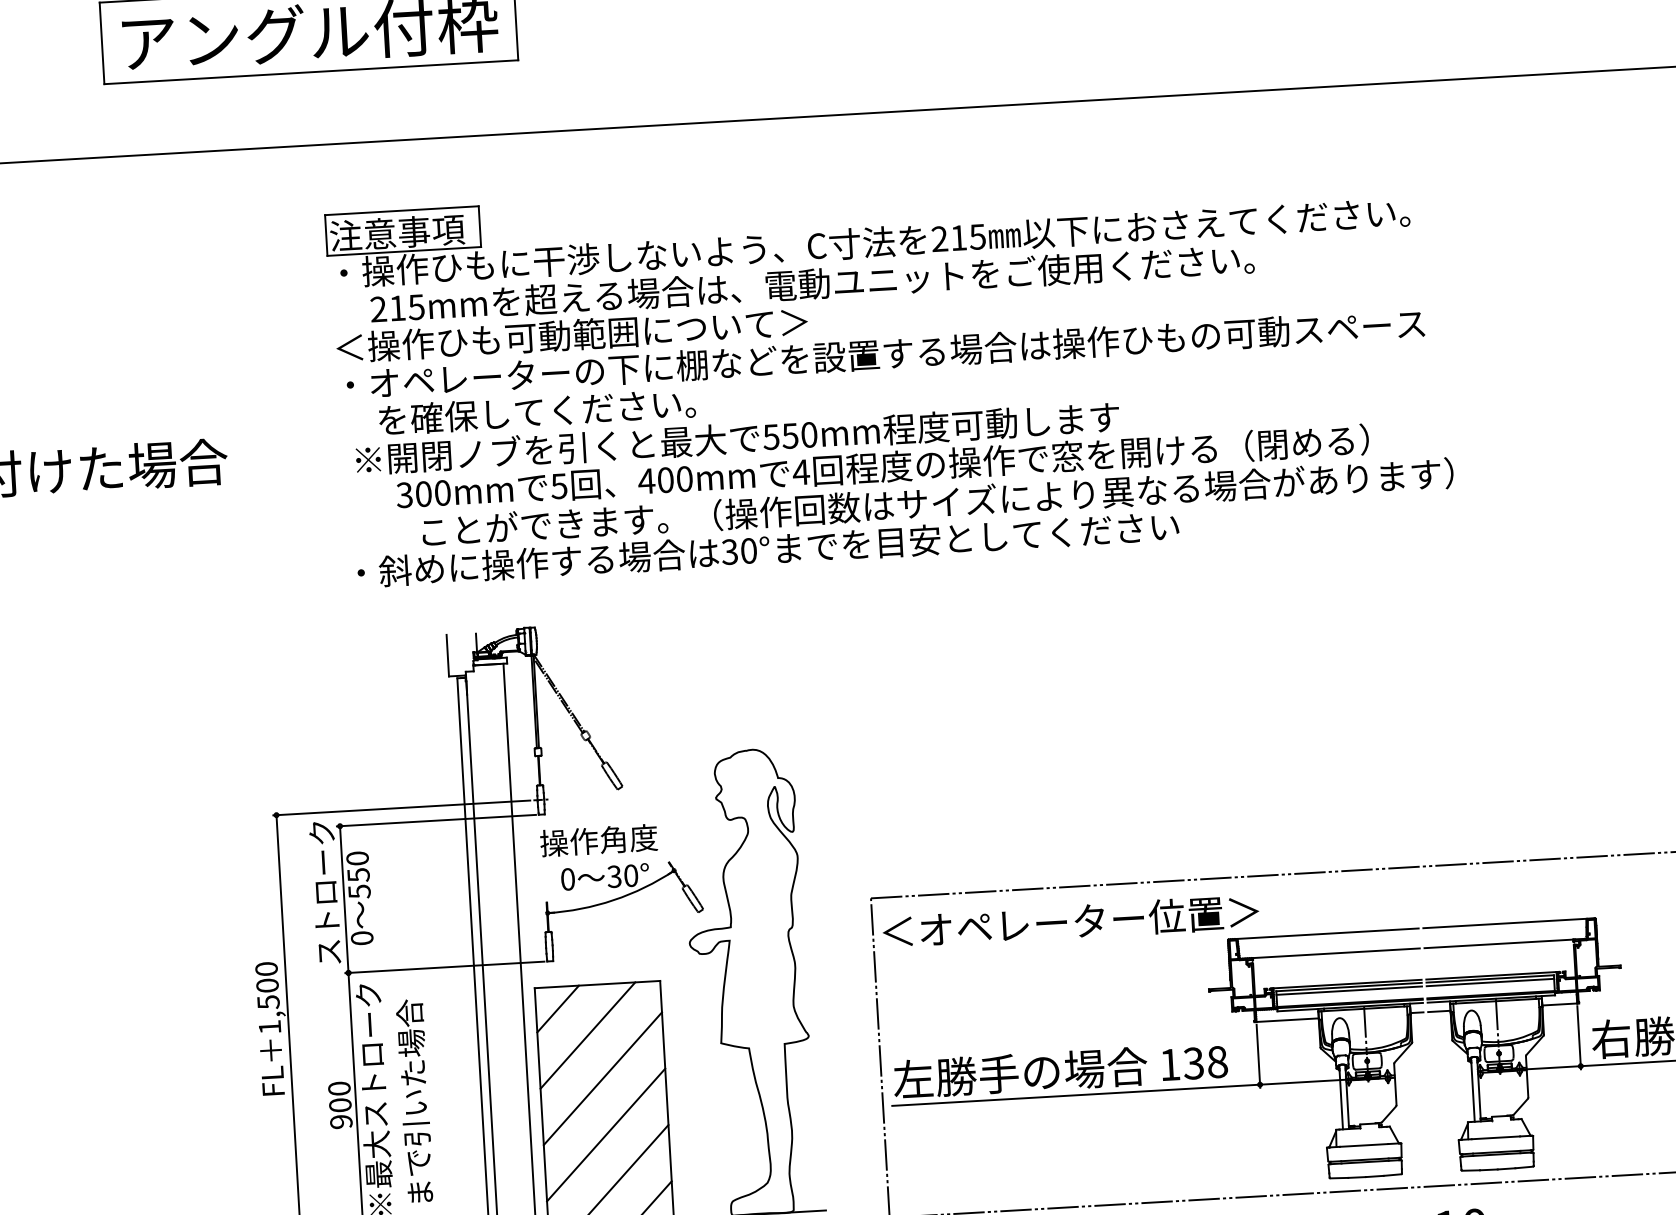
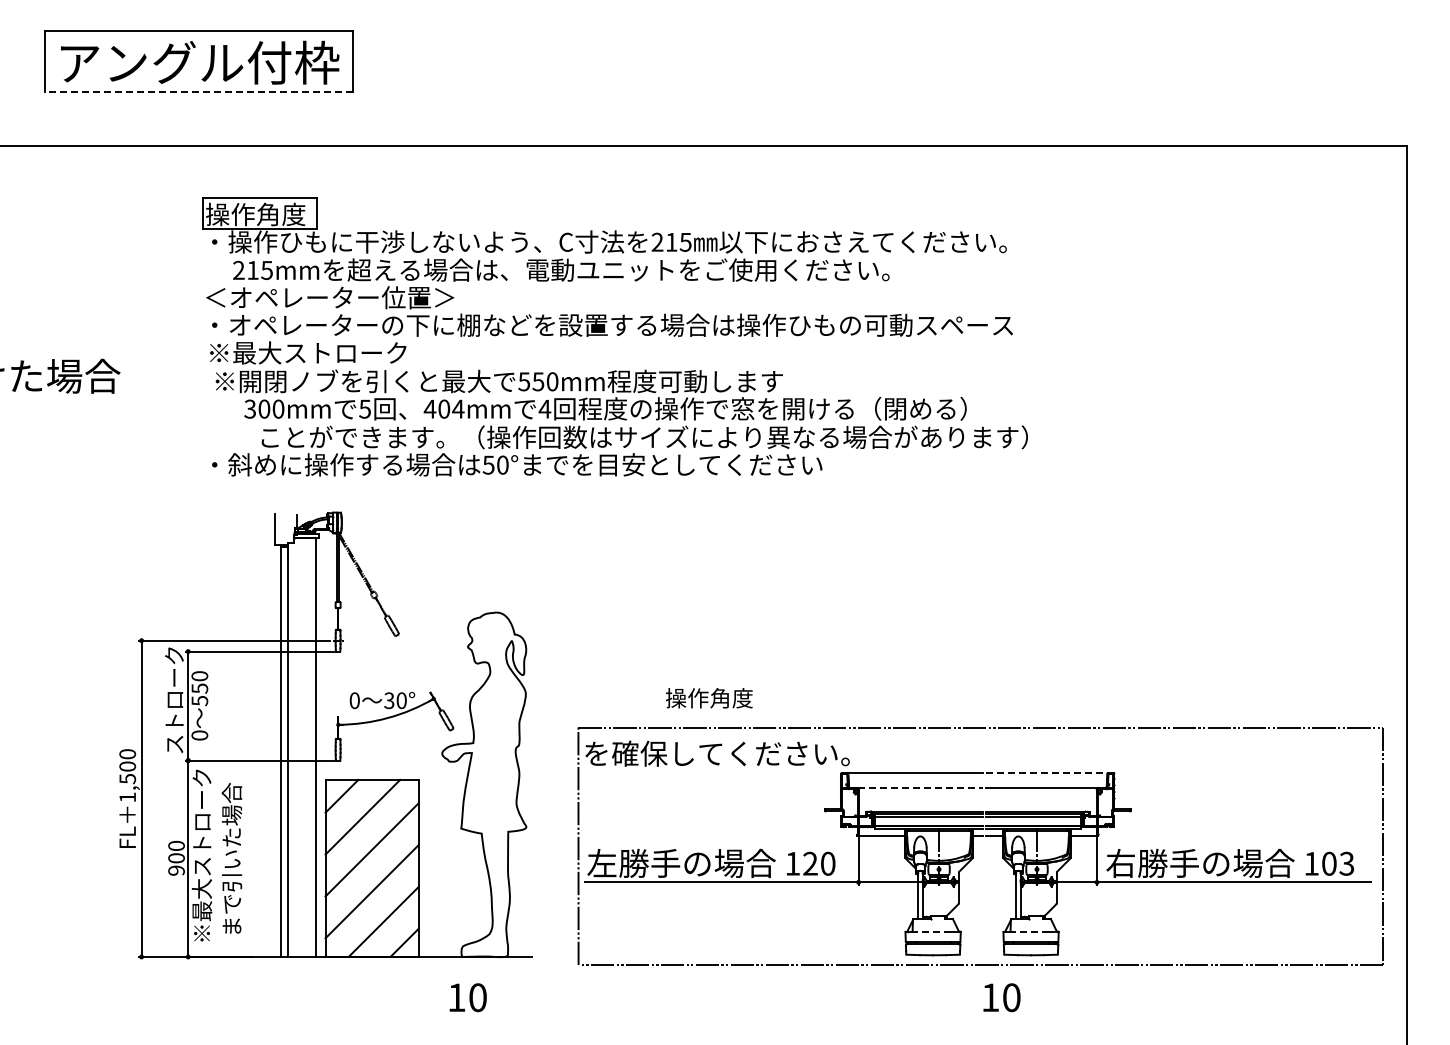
line: (311, 71) -> (199, 91), solid -> dashed
text: (396, 232) -> (255, 214), 注意事項 -> 操作角度
text: (587, 333) -> (392, 297), ＜操作ひも可動範囲について＞ -> ＜オペレーター位置＞
text: (520, 412) -> (339, 352), を確保してください。 -> ※最大ストローク
text: (684, 478) -> (458, 408), 400mm -> 404mm
text: (729, 551) -> (488, 464), 30° -> 50°
text: (599, 840) -> (709, 698), moved
text: (1070, 921) -> (725, 753), ＜オペレーター位置＞ -> を確保してください。
line: (1505, 923) -> (1047, 773), solid -> dashed
line: (1337, 953) -> (921, 788), solid -> dashed
text: (1205, 1062) -> (819, 863), 138 -> 120
line: (1496, 1137) -> (1031, 931), solid -> dashed
line: (1364, 1145) -> (933, 931), solid -> dashed

